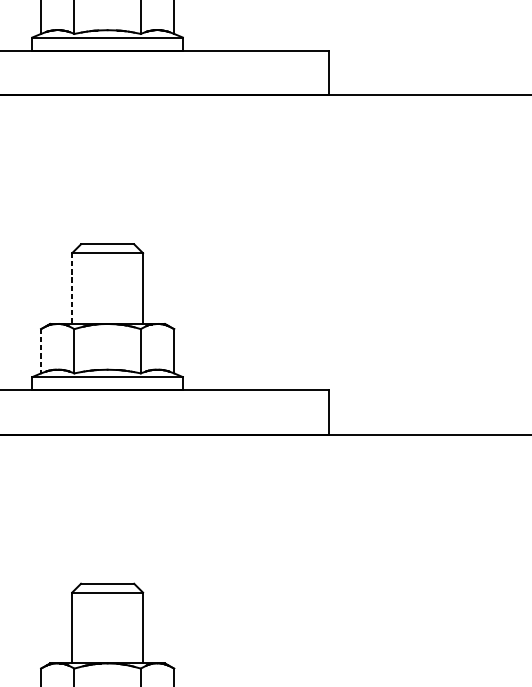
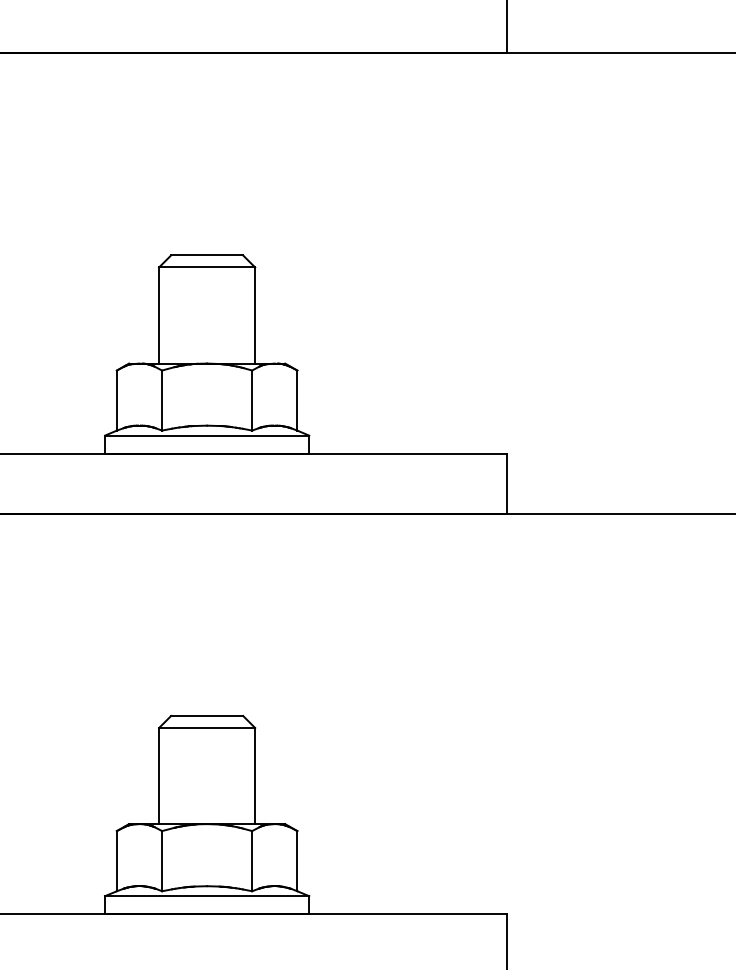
line: (72, 289) -> (159, 316), dashed -> solid
line: (40, 351) -> (116, 401), dashed -> solid

